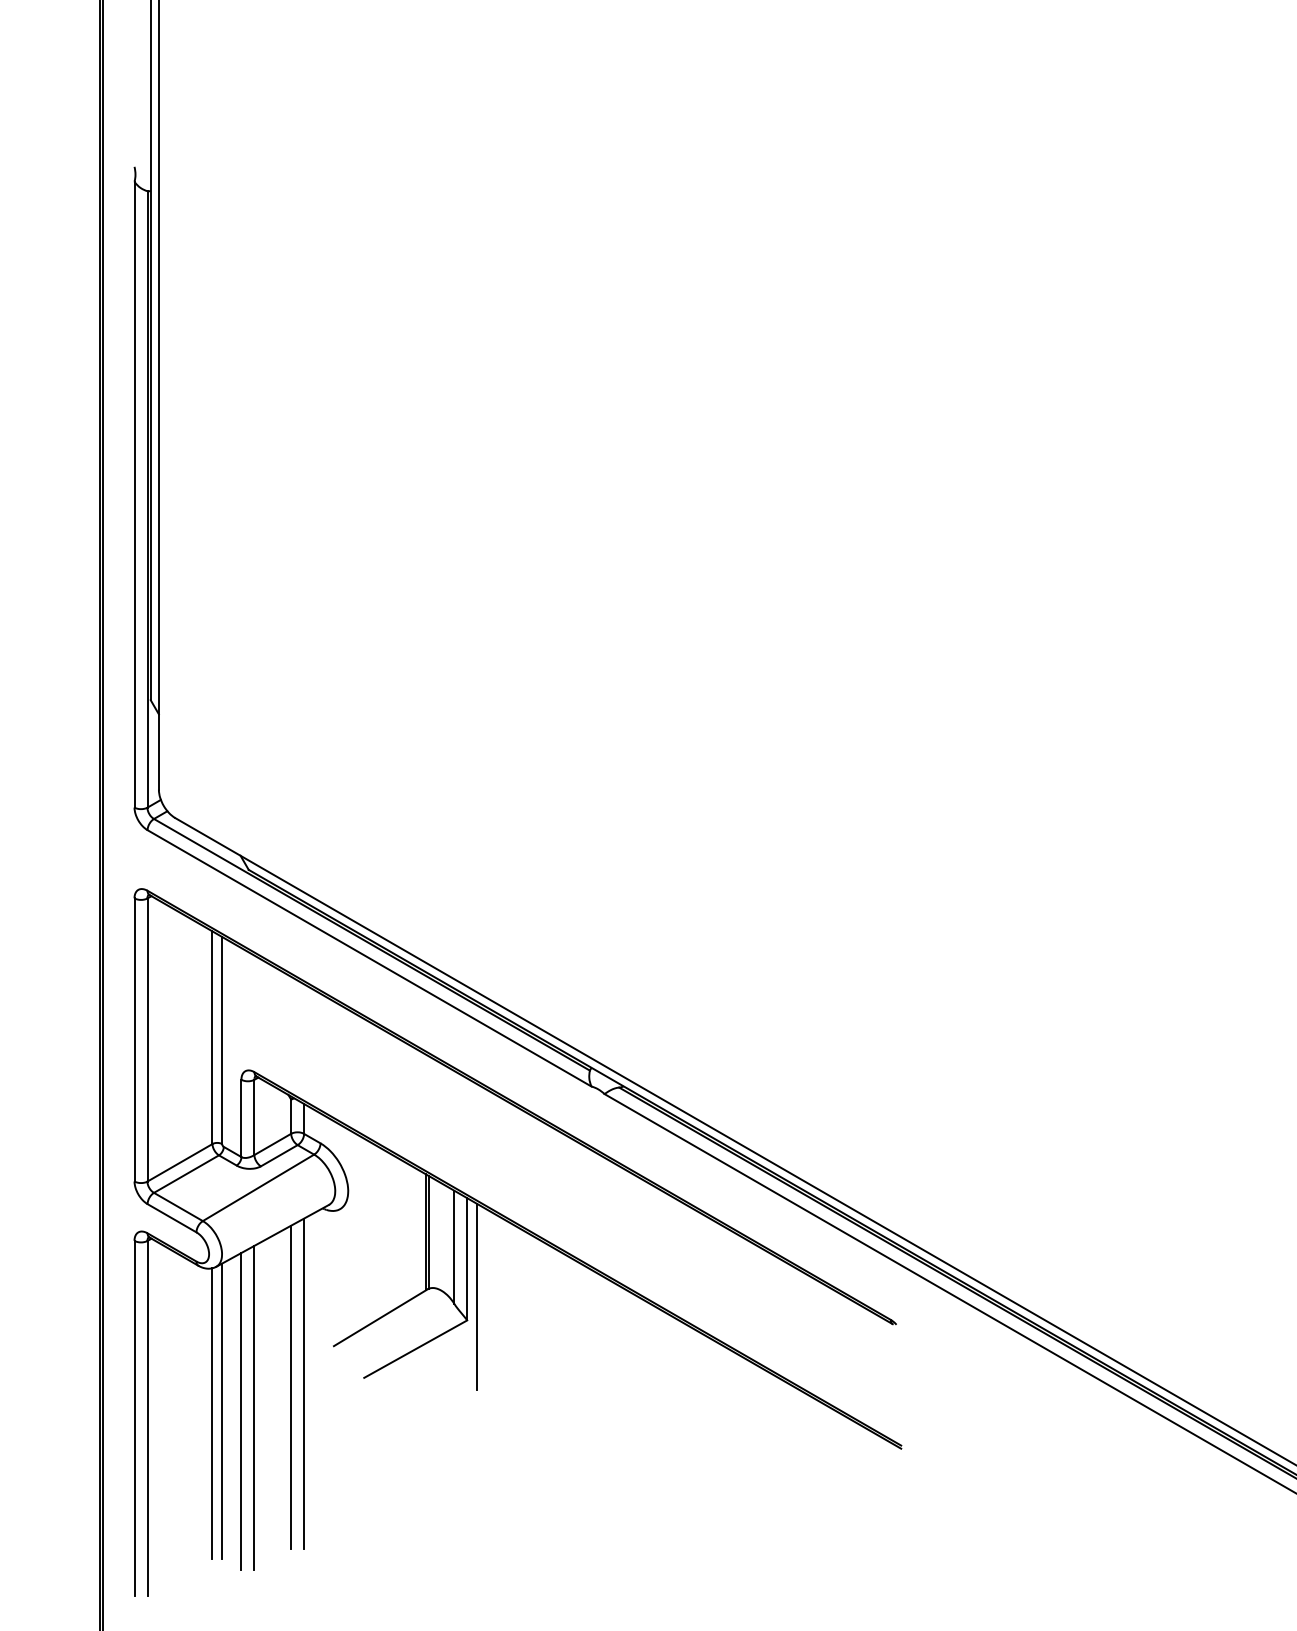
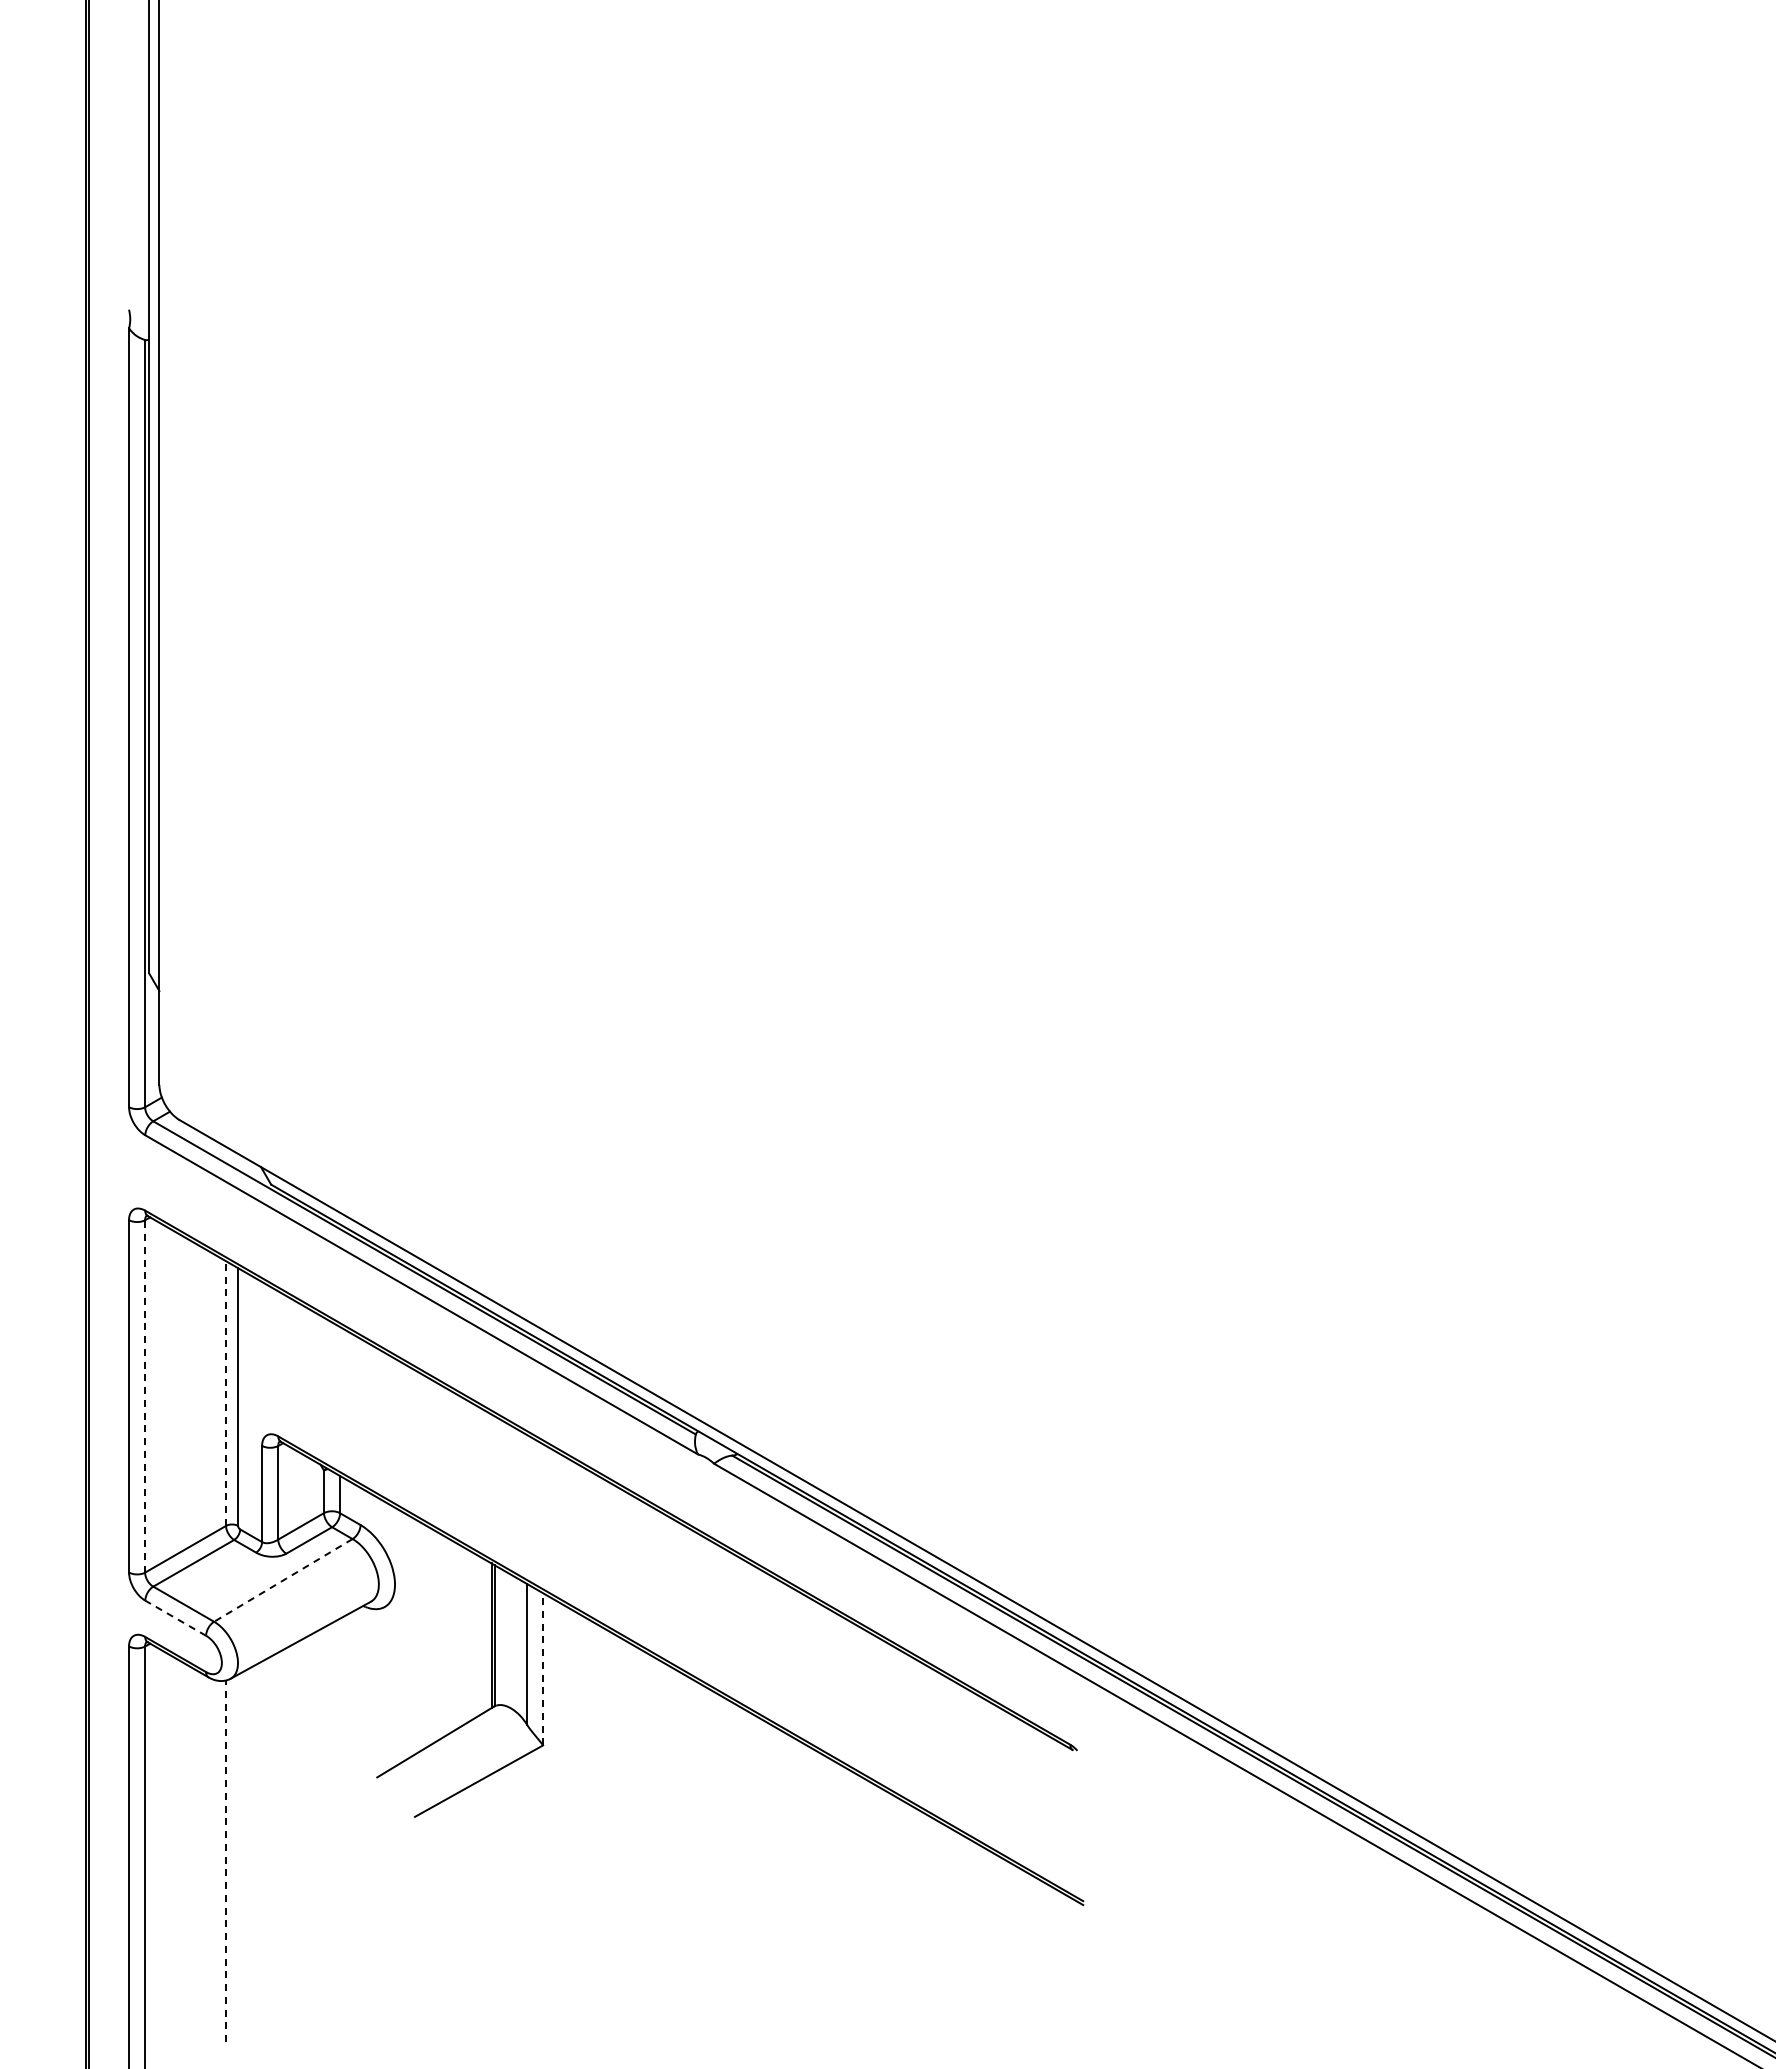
line: (212, 1037) -> (226, 1393), solid -> dashed
line: (147, 1039) -> (145, 1395), solid -> dashed
line: (258, 1187) -> (283, 1580), solid -> dashed
line: (171, 1217) -> (175, 1617), solid -> dashed
line: (467, 1258) -> (543, 1668), solid -> dashed
line: (477, 1297) -> (555, 1716), removed
line: (304, 1383) -> (340, 1823), removed
line: (291, 1387) -> (324, 1828), removed
line: (254, 1407) -> (278, 1853), removed
line: (222, 1411) -> (238, 1858), removed
line: (241, 1411) -> (262, 1858), removed
line: (212, 1413) -> (226, 1861), solid -> dashed

